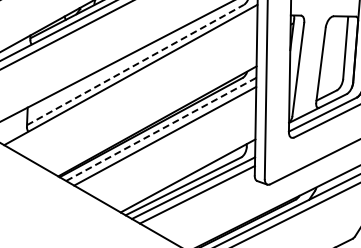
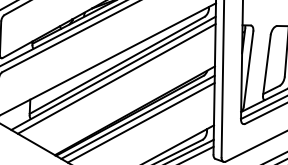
line: (135, 64) -> (117, 64), dashed -> solid
line: (134, 81) -> (116, 78), added
line: (160, 129) -> (137, 117), dashed -> solid

